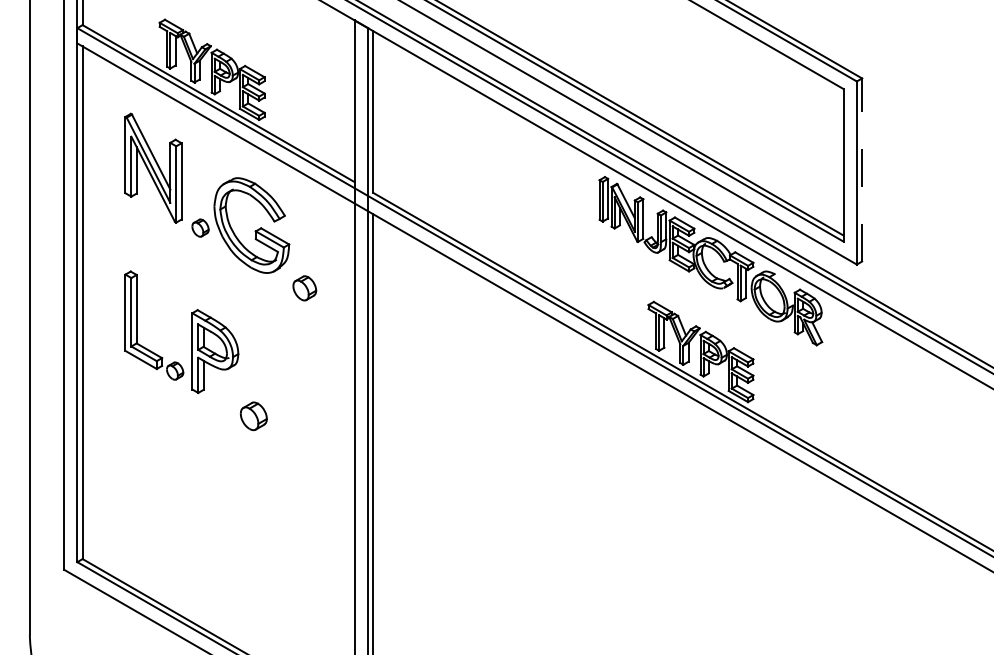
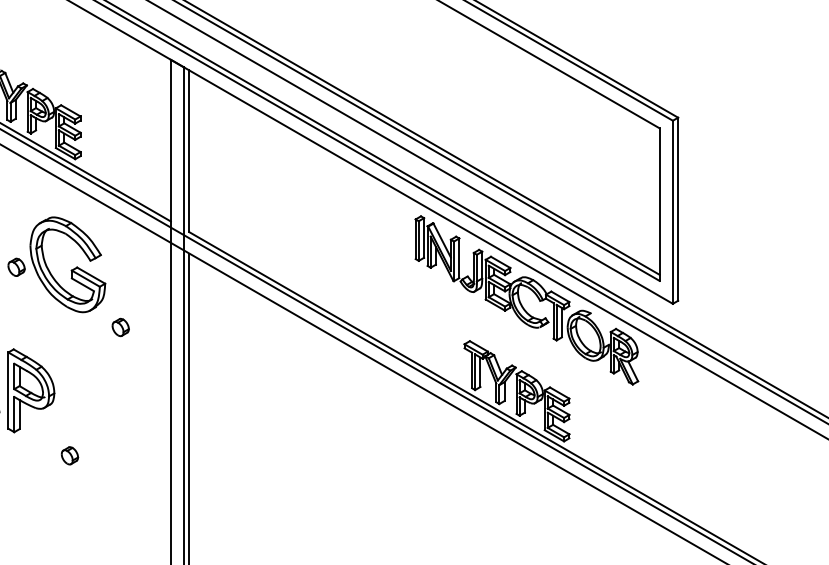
line: (862, 169) -> (678, 208), dashed -> solid
part: (304, 287) -> (120, 326), size x0.71
part: (253, 416) -> (69, 455), size x0.62

